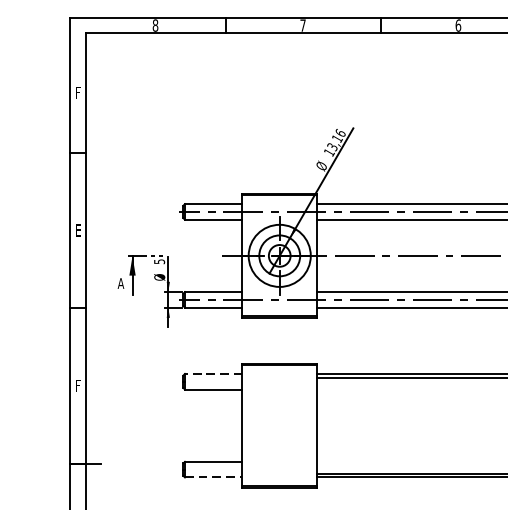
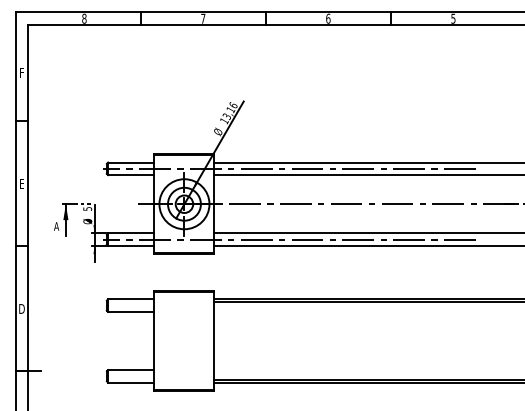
line: (212, 374) -> (130, 299), dashed -> solid
text: (77, 385) -> (21, 308), F -> D
line: (213, 477) -> (131, 382), dashed -> solid

